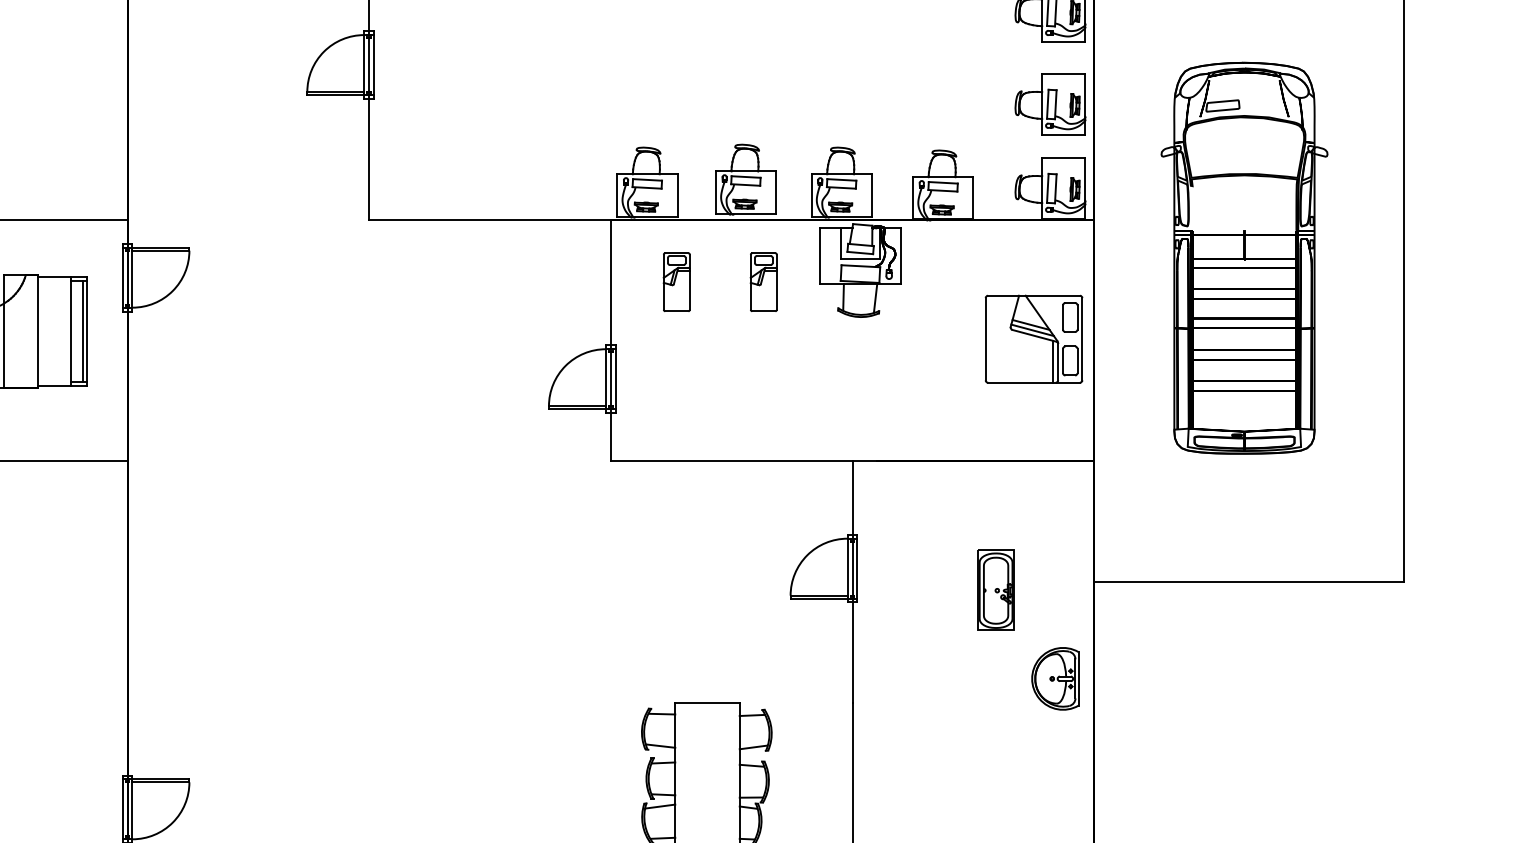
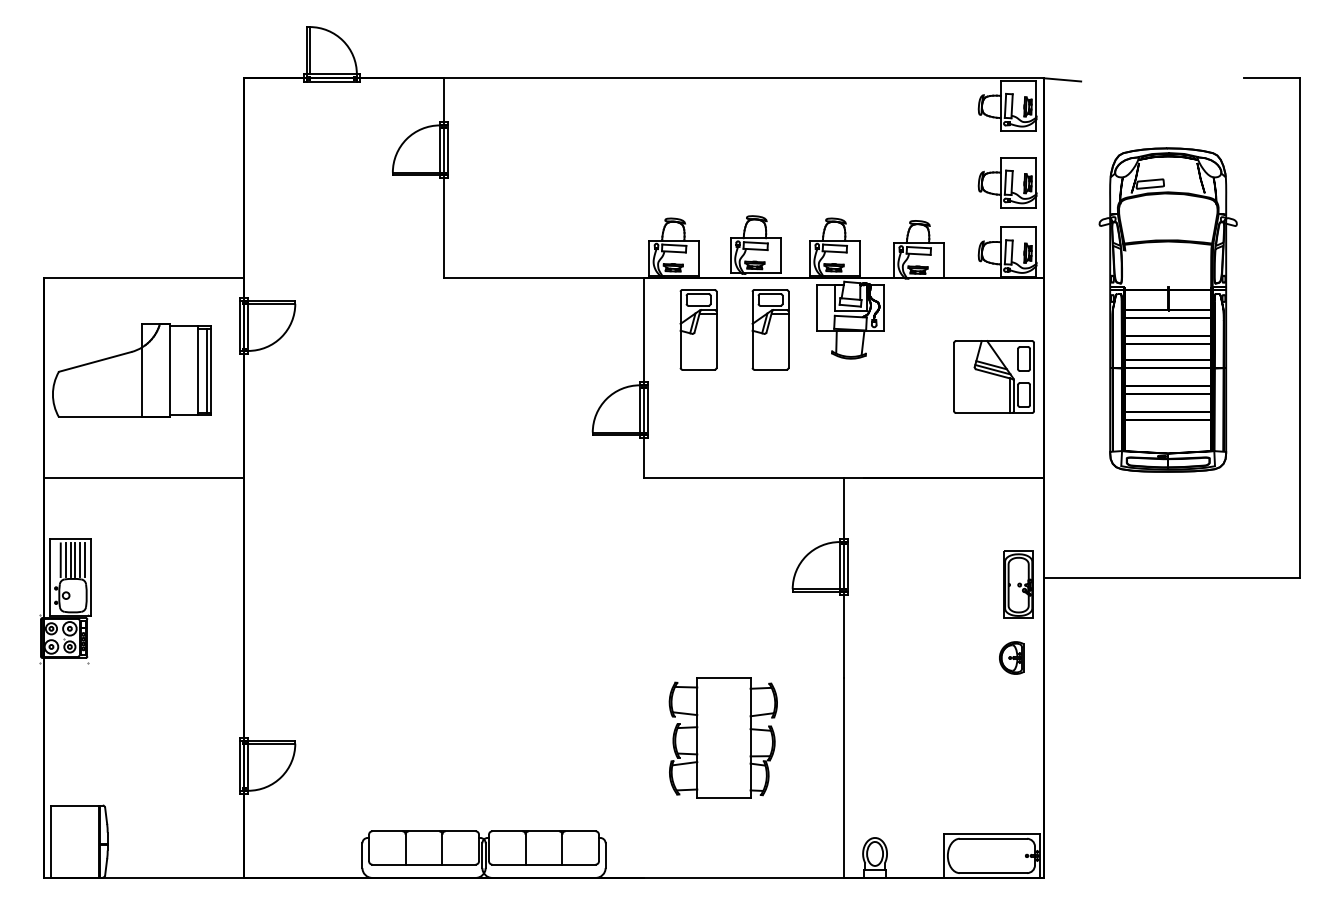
part: (676, 281) -> (698, 329), size x1.67
part: (763, 281) -> (770, 329), size x1.67
part: (995, 589) -> (1018, 584), moved
part: (1055, 678) -> (1011, 657), size x0.62

